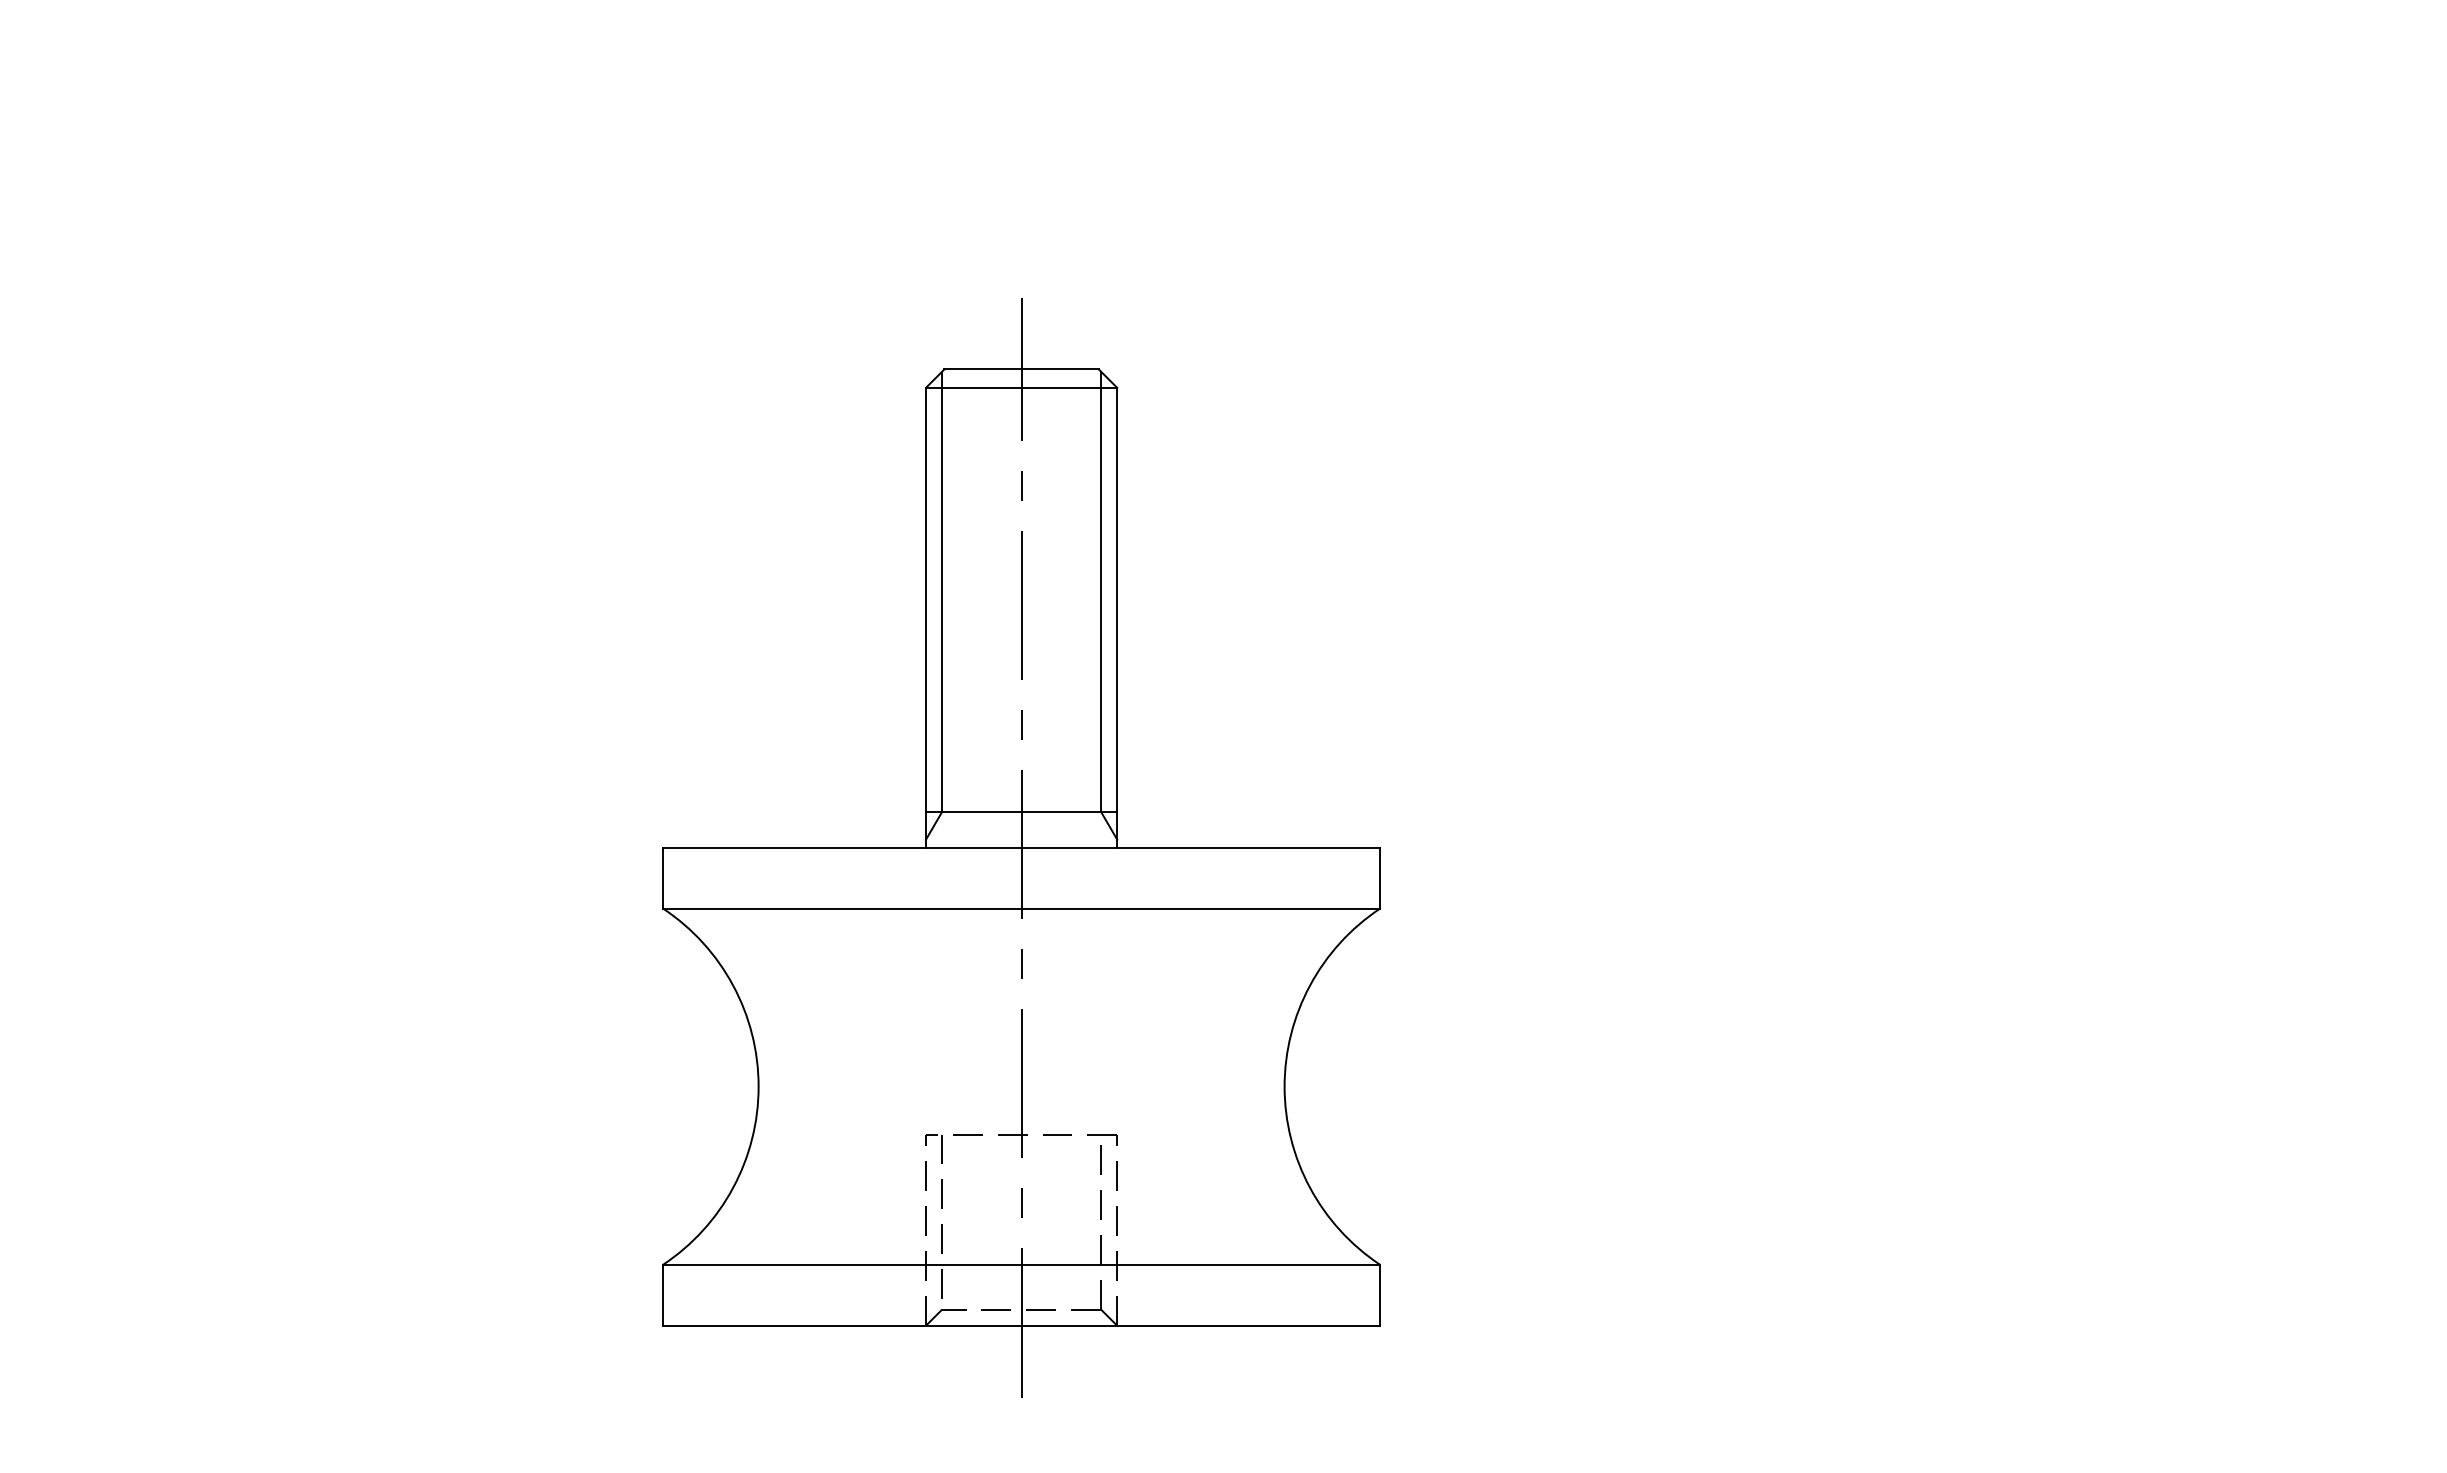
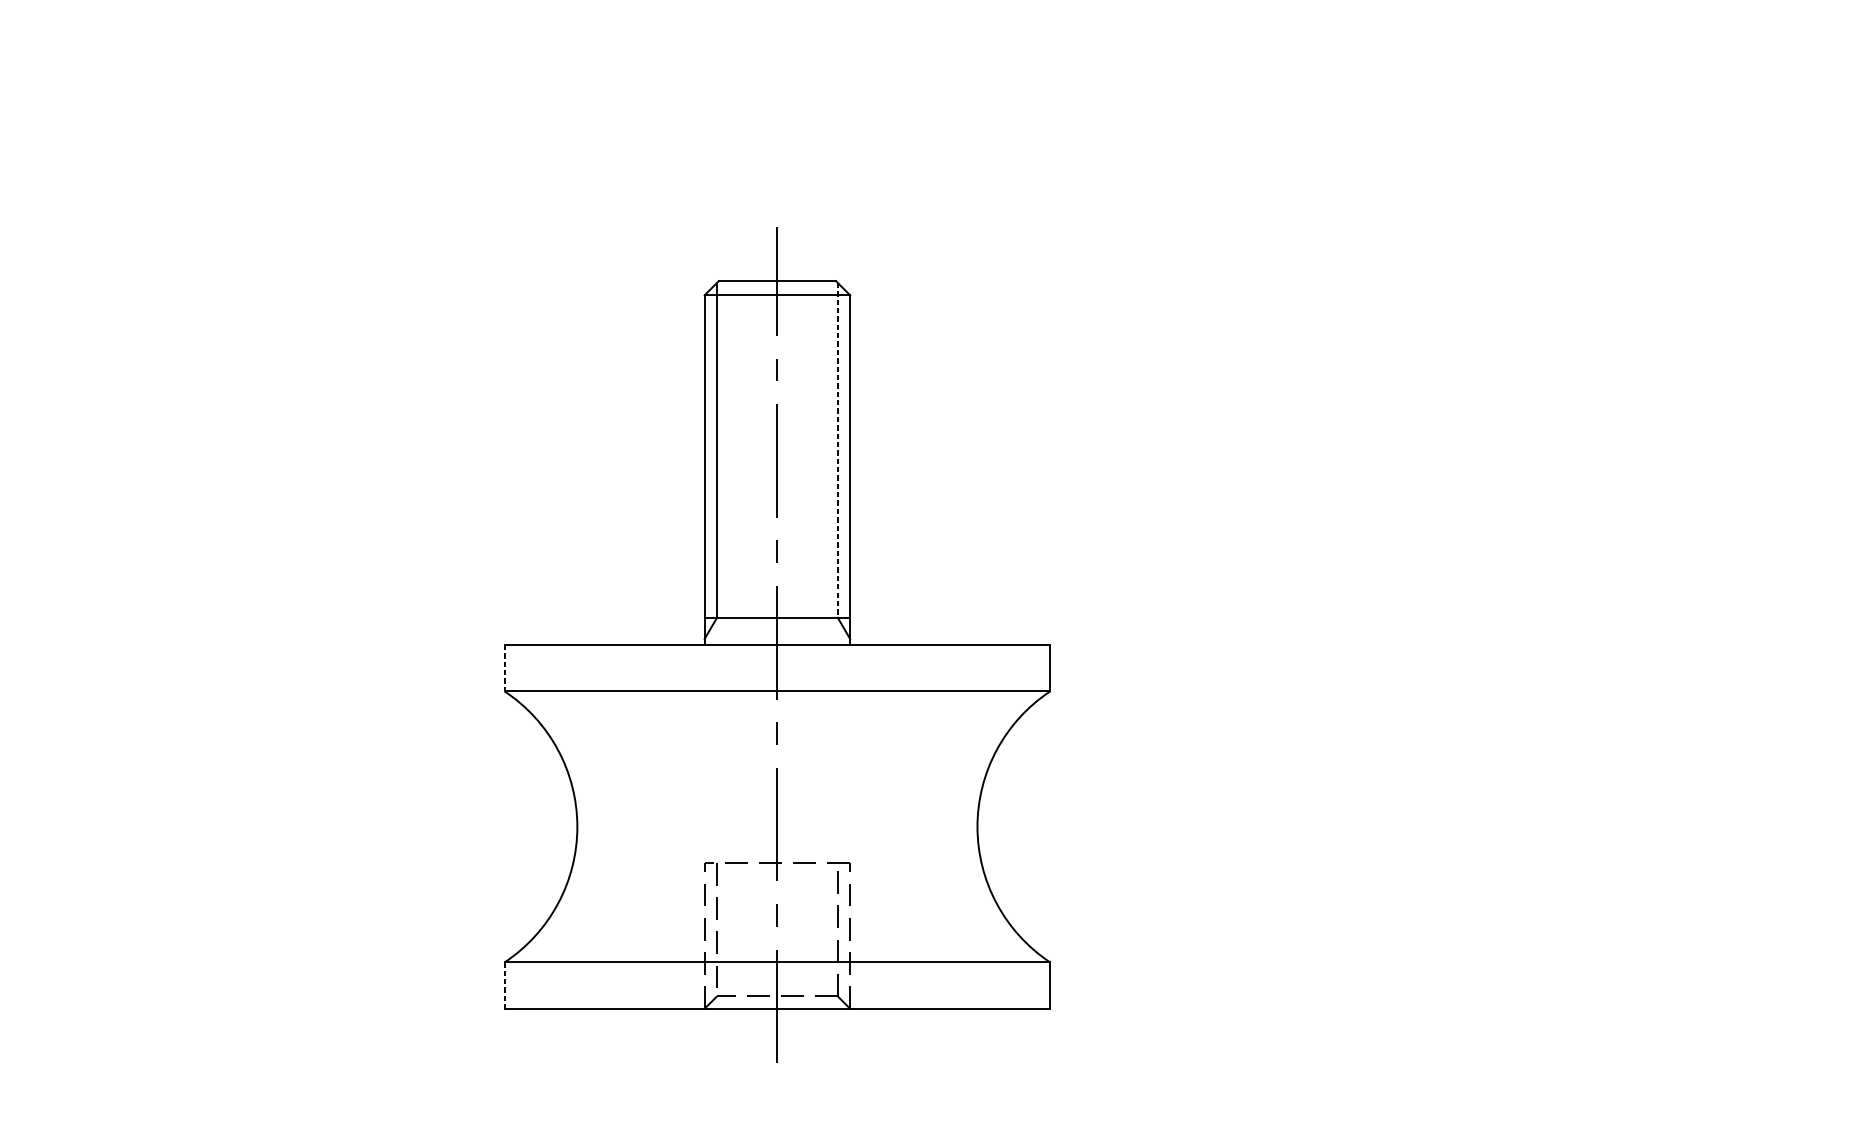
line: (1100, 592) -> (837, 450), solid -> dashed
line: (662, 878) -> (504, 668), solid -> dashed
line: (662, 1295) -> (504, 985), solid -> dashed

